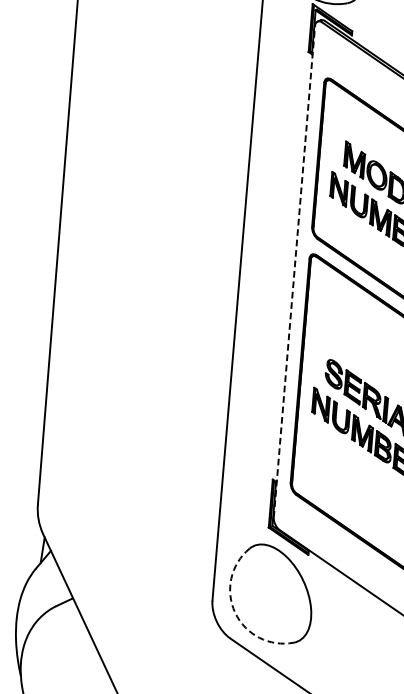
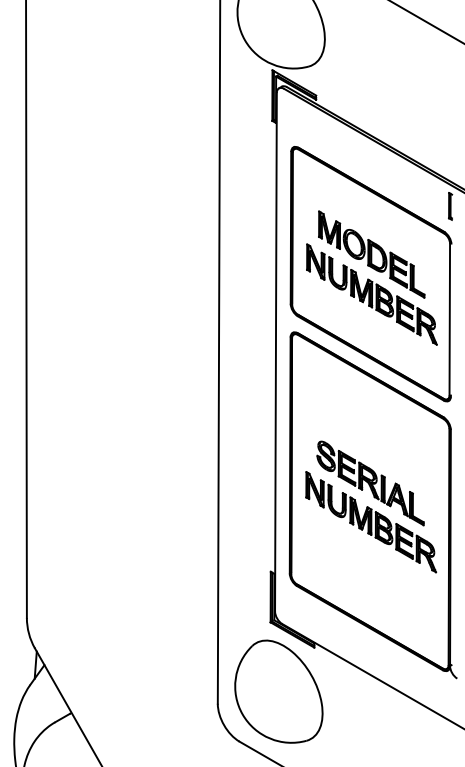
line: (294, 271) -> (275, 351), dashed -> solid
arc: (235, 612) -> (242, 714), dashed -> solid

